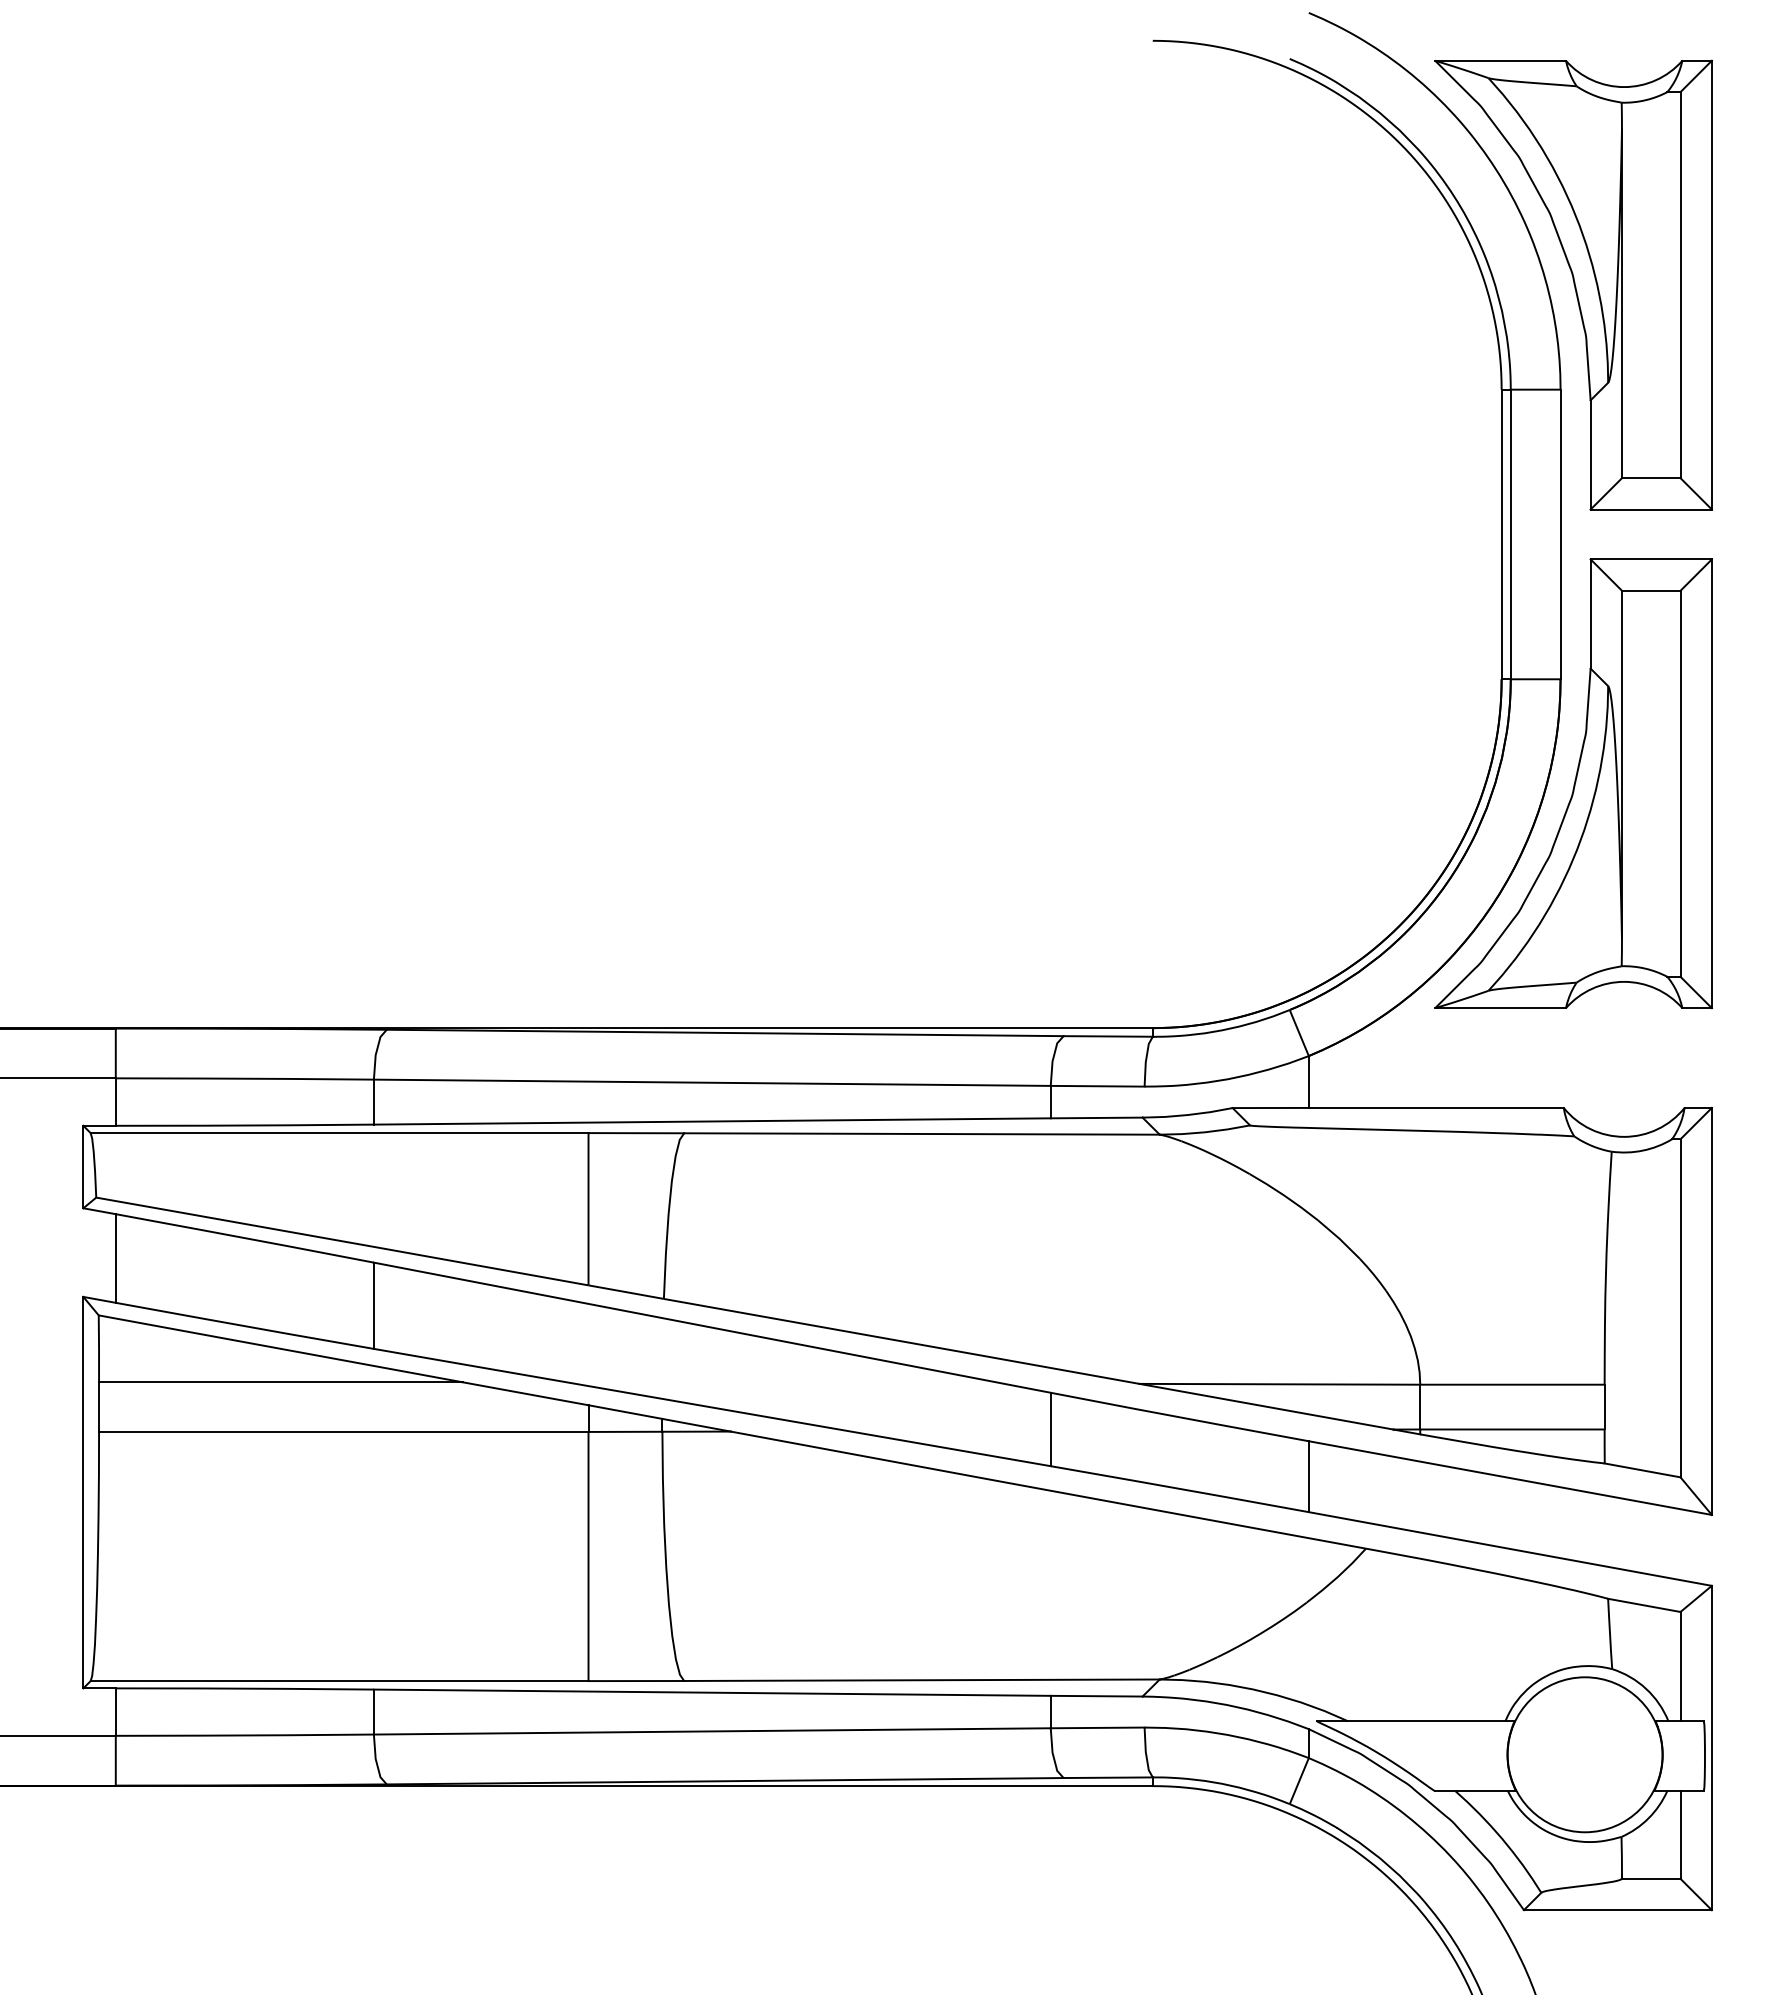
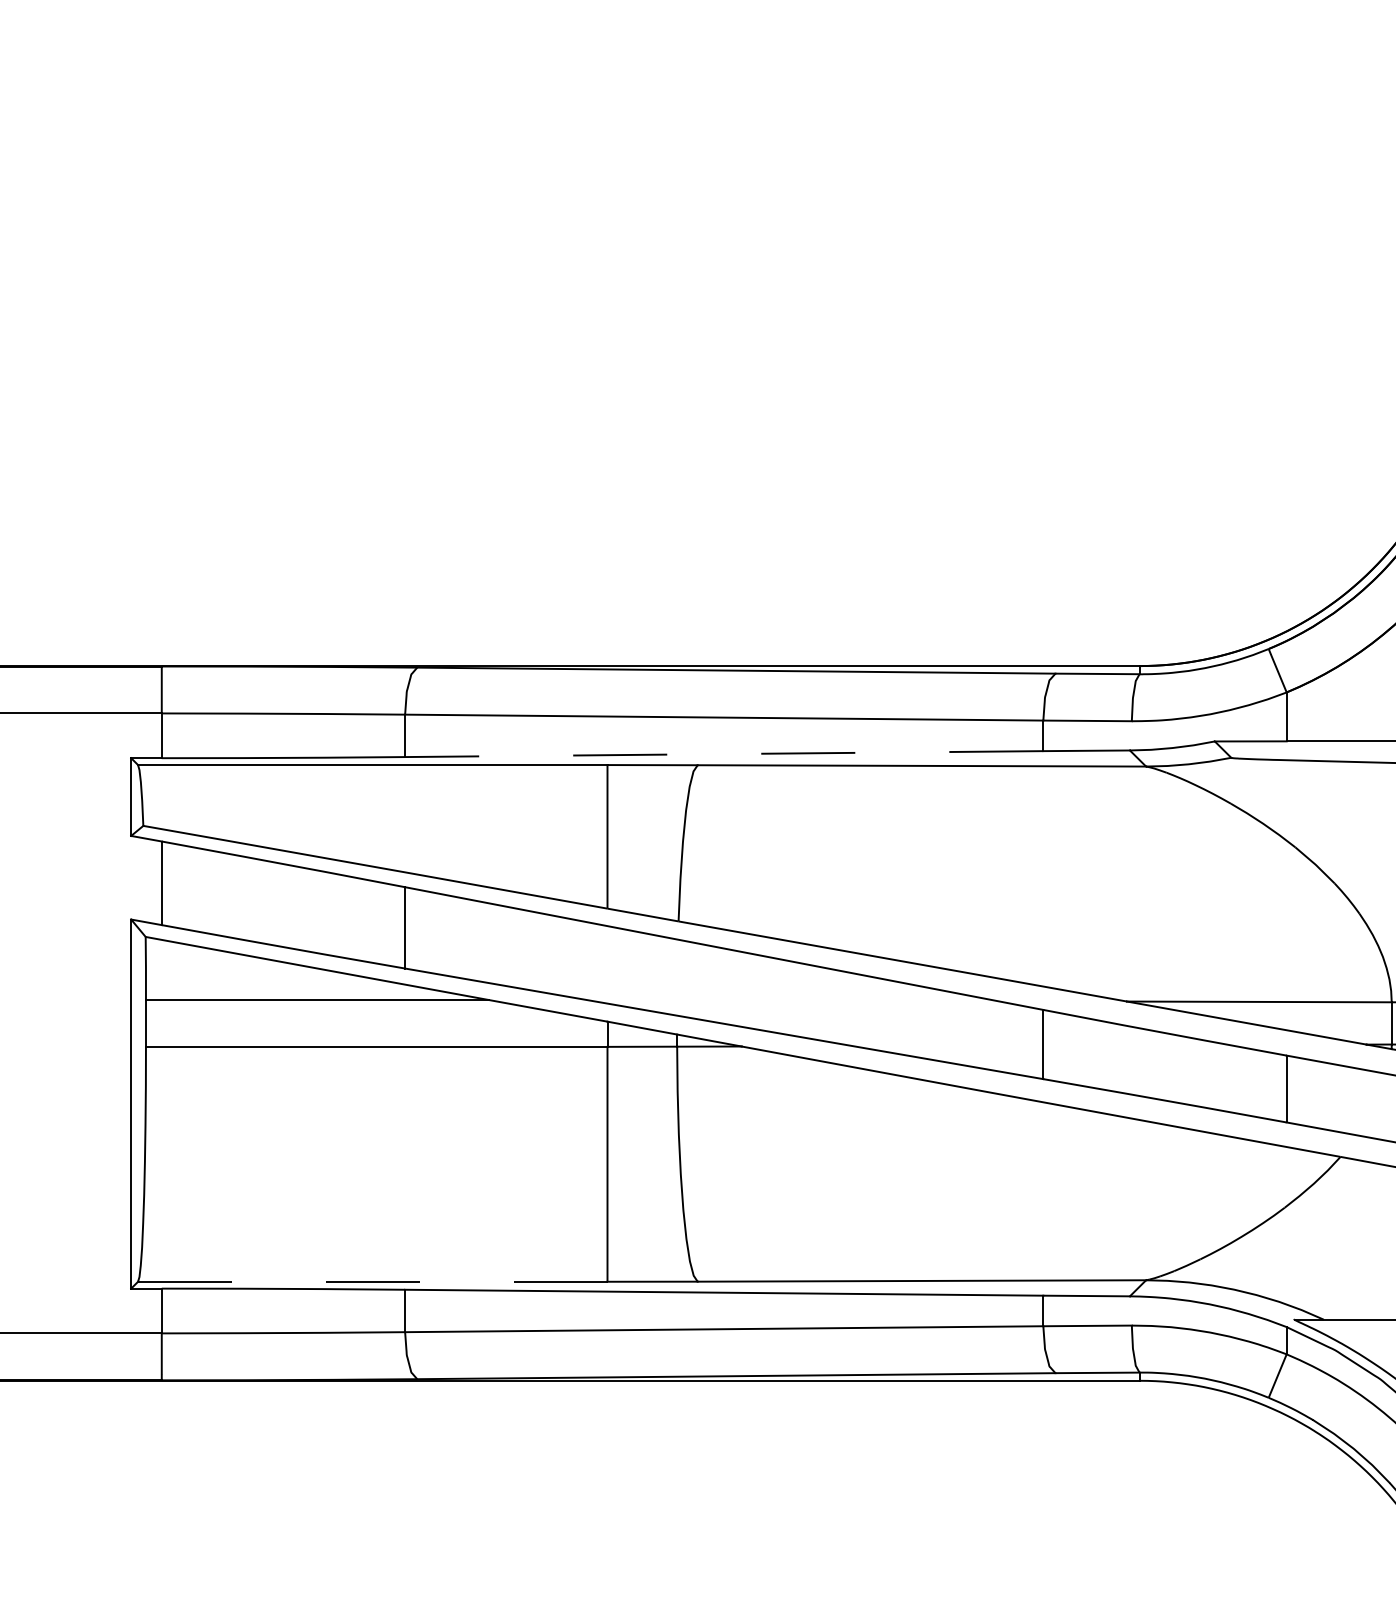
line: (711, 1121) -> (723, 754), solid -> dashed
line: (339, 1681) -> (372, 1282), solid -> dashed

